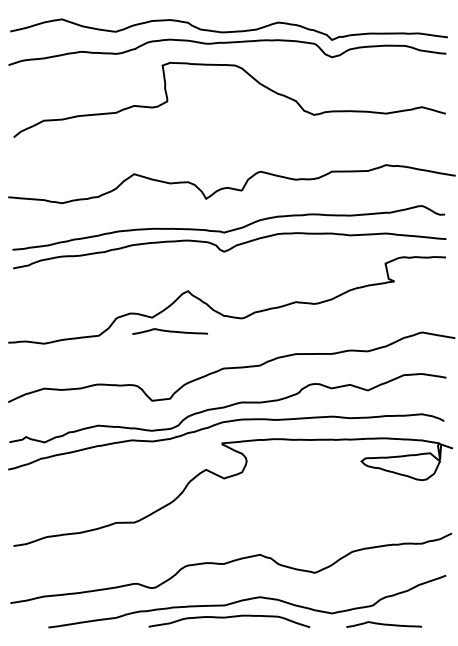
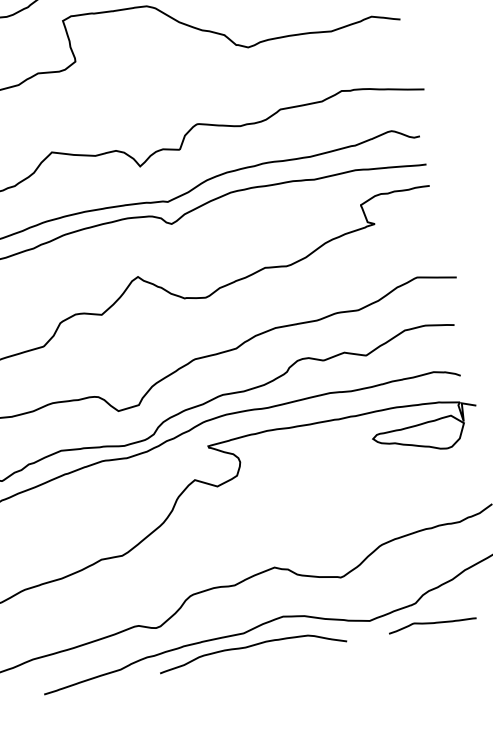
curve: (170, 331) -> (125, 327), removed

